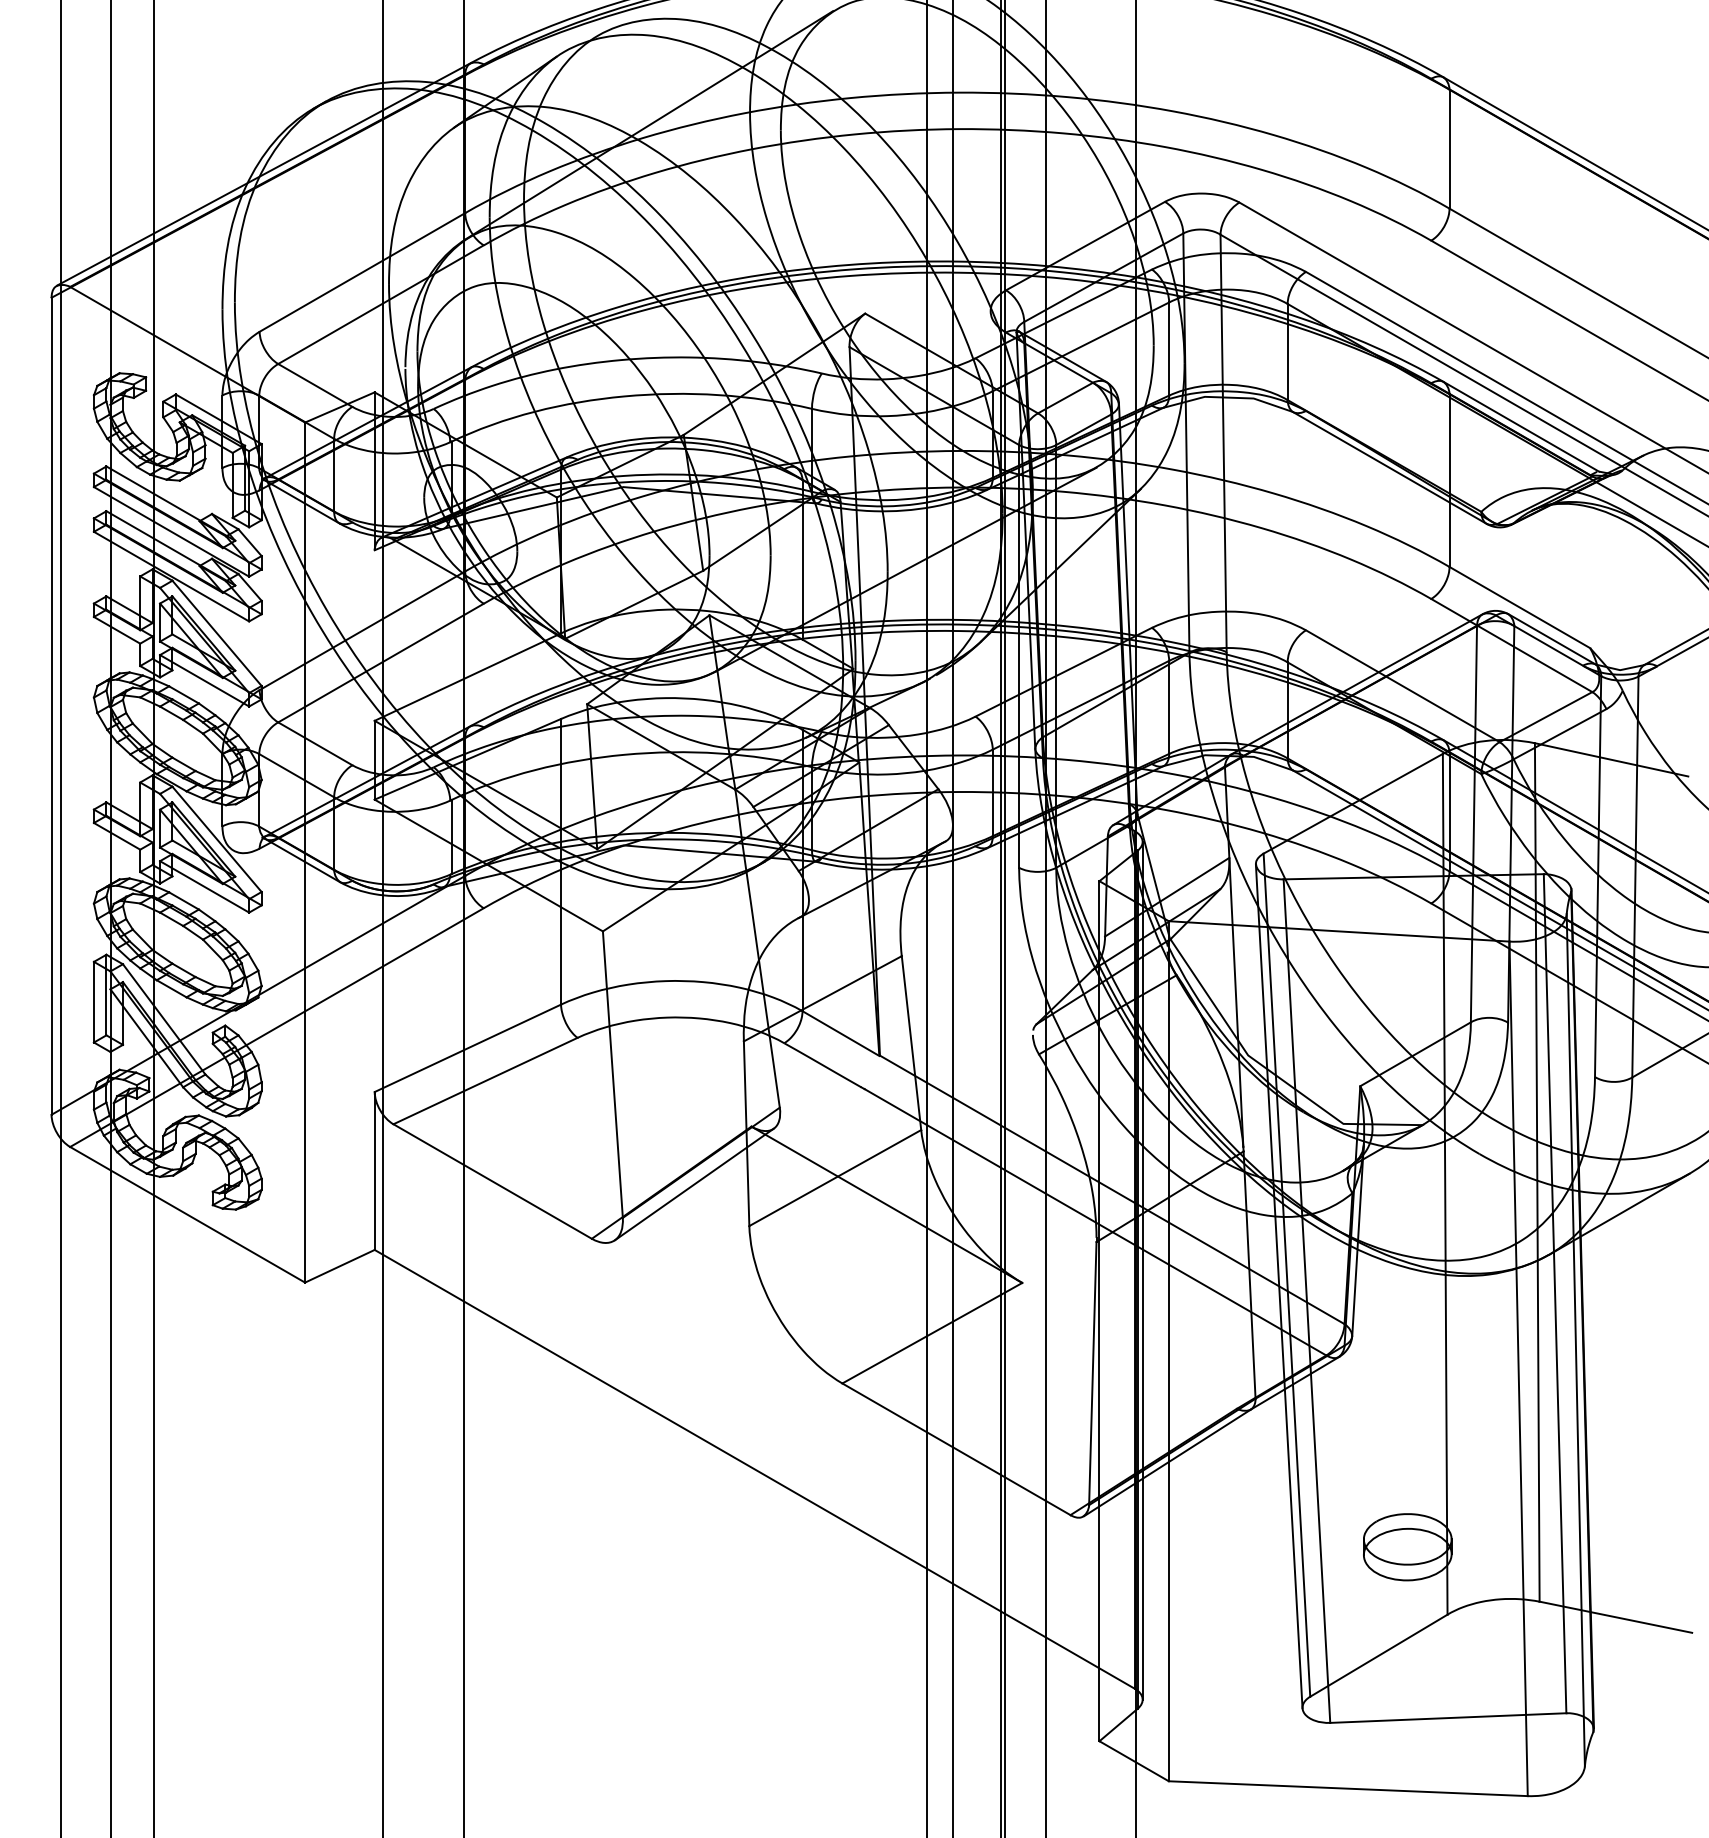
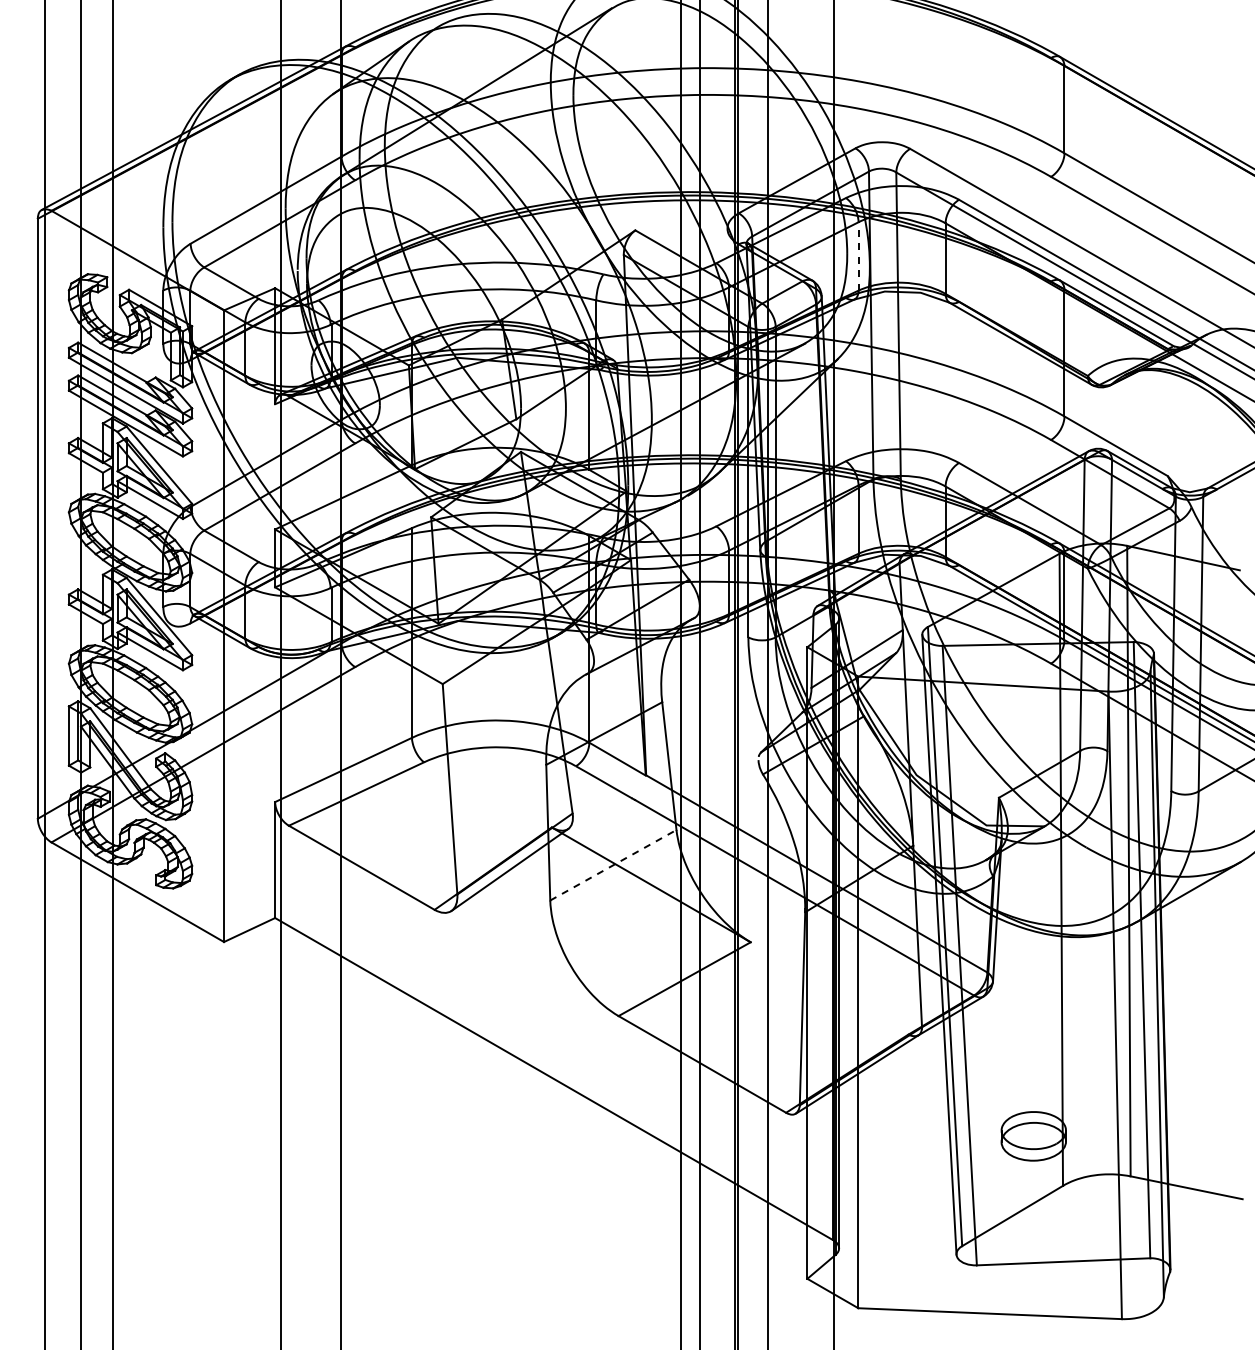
line: (1169, 347) -> (858, 255), solid -> dashed
line: (835, 1178) -> (613, 865), solid -> dashed

